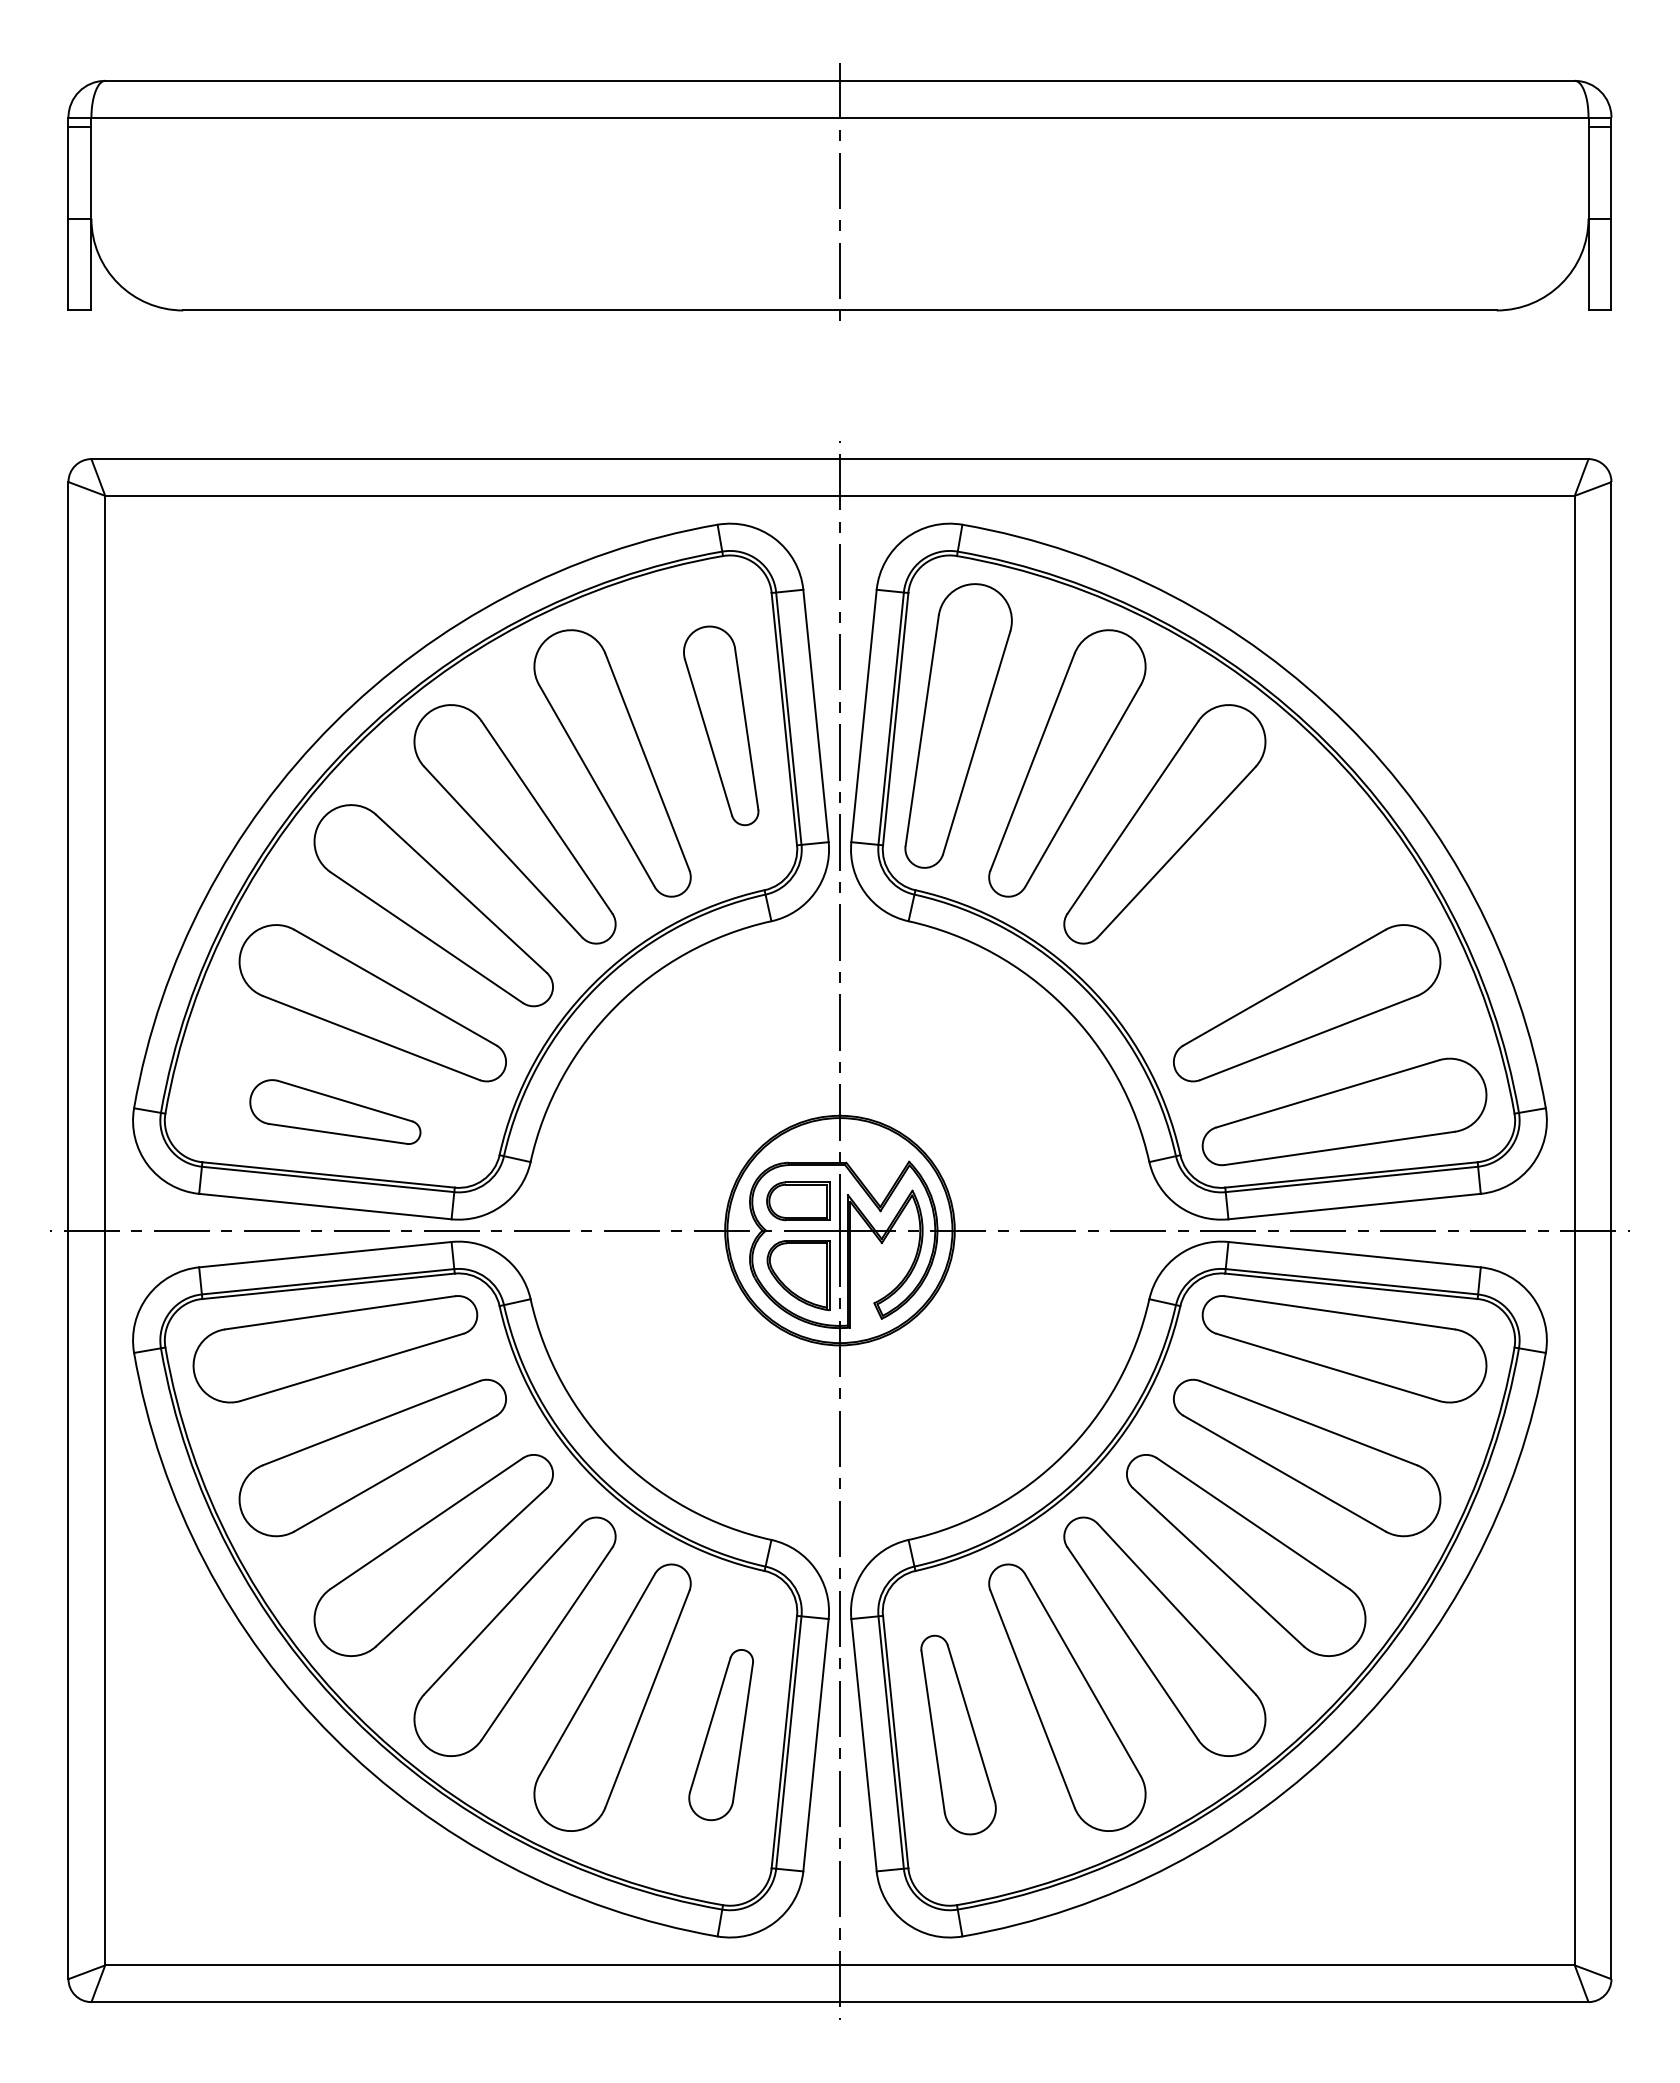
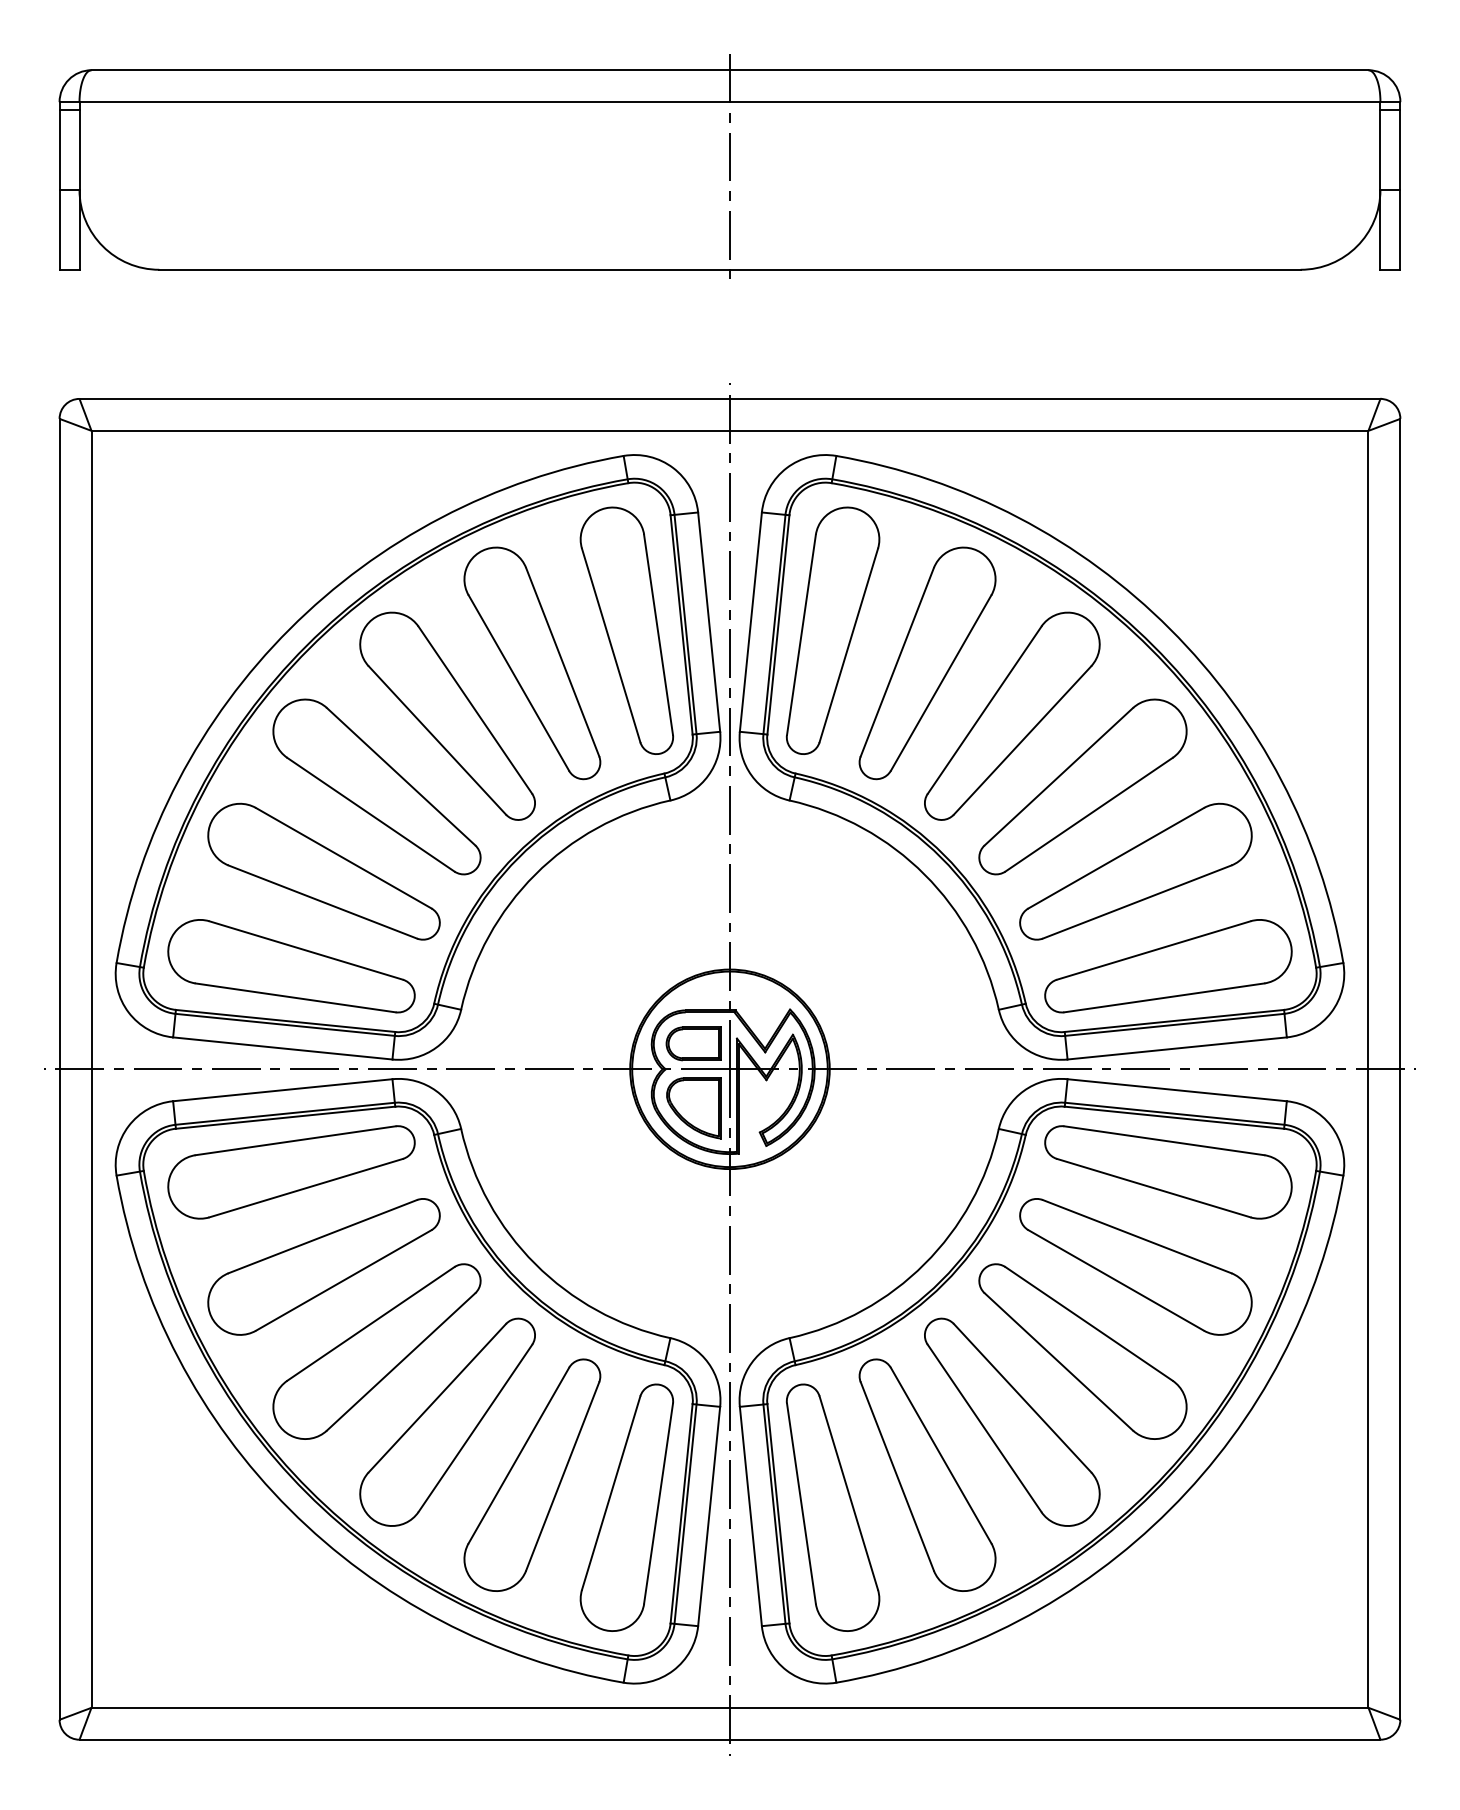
part: (720, 725) -> (626, 630), size x1.43
part: (1245, 905) -> (1082, 786), added
part: (335, 1112) -> (291, 966), size x1.67
part: (720, 1734) -> (626, 1507), size x1.67
part: (957, 1734) -> (832, 1507), size x1.43

